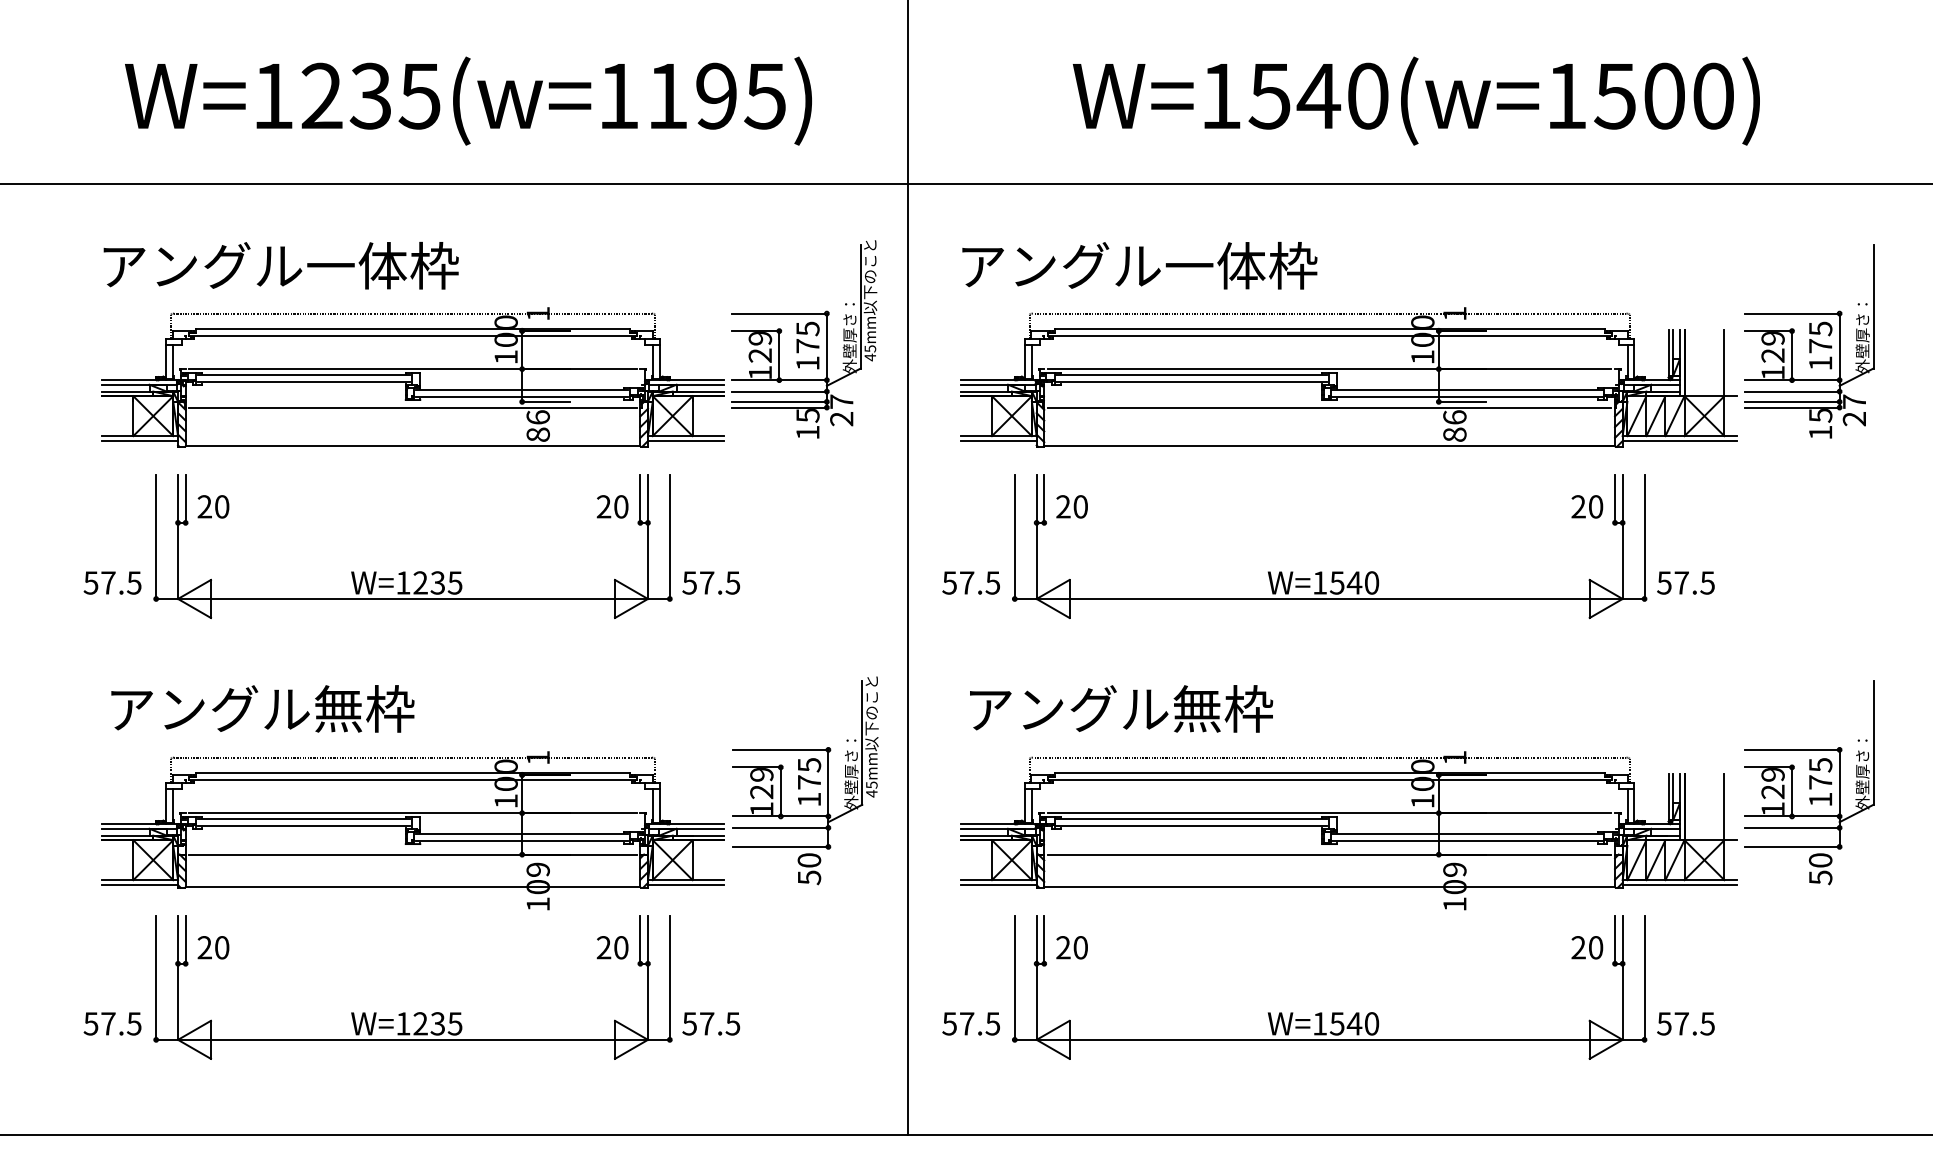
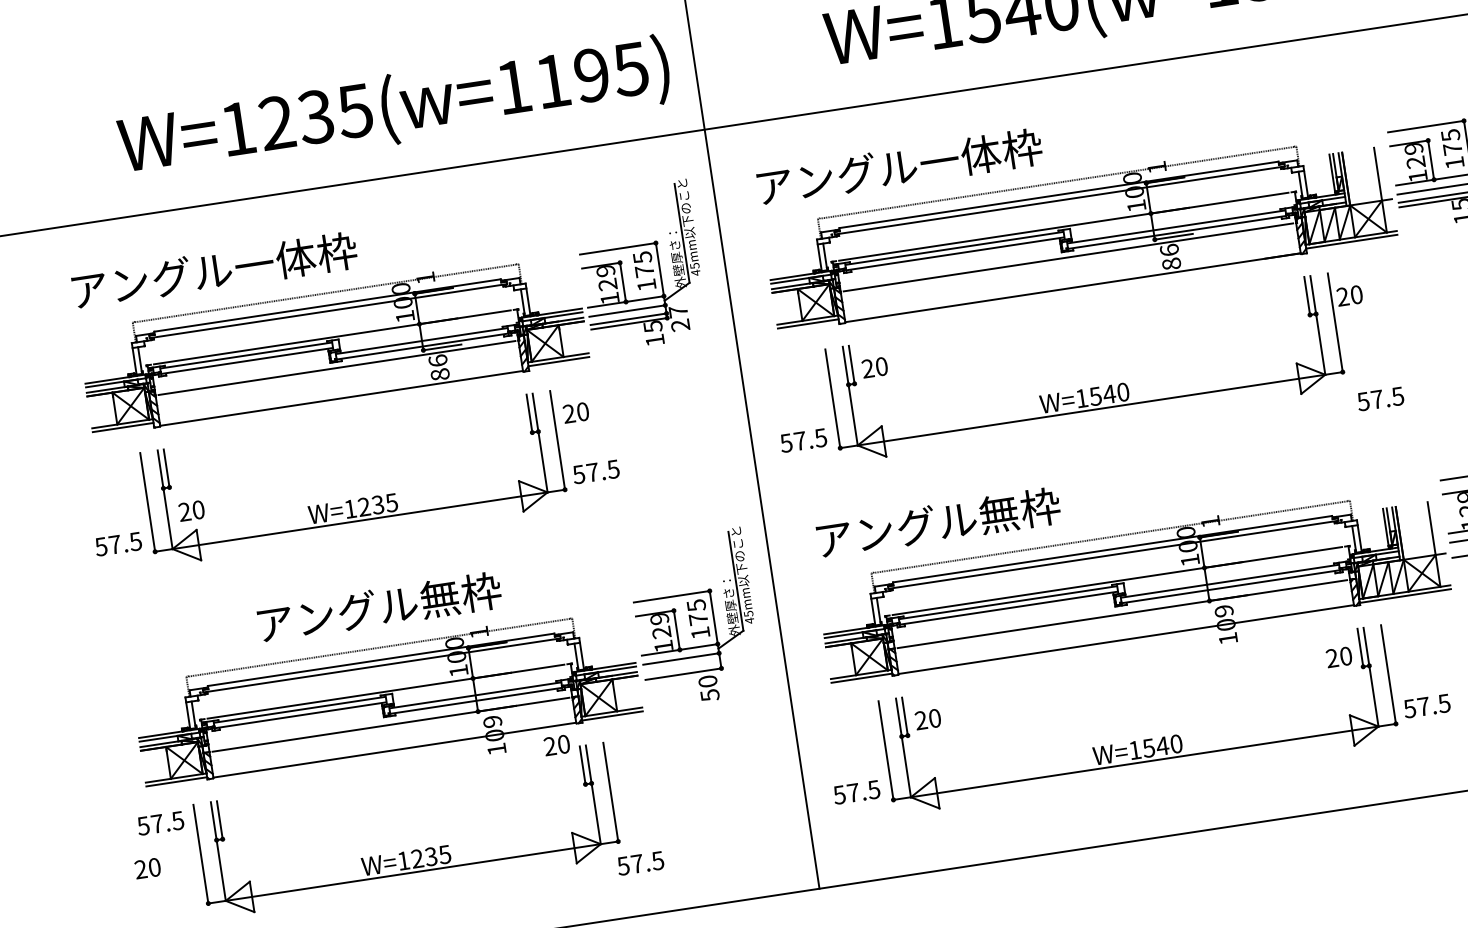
text: (468, 100) -> (394, 108), moved
text: (213, 506) -> (191, 510), moved
text: (612, 506) -> (575, 412), moved
text: (1587, 506) -> (1349, 295), moved
text: (1685, 582) -> (1380, 398), moved
text: (262, 708) -> (379, 607), moved
text: (213, 947) -> (147, 868), moved
text: (612, 947) -> (556, 745), moved
text: (112, 1023) -> (160, 823), moved
text: (711, 1023) -> (640, 863), moved

